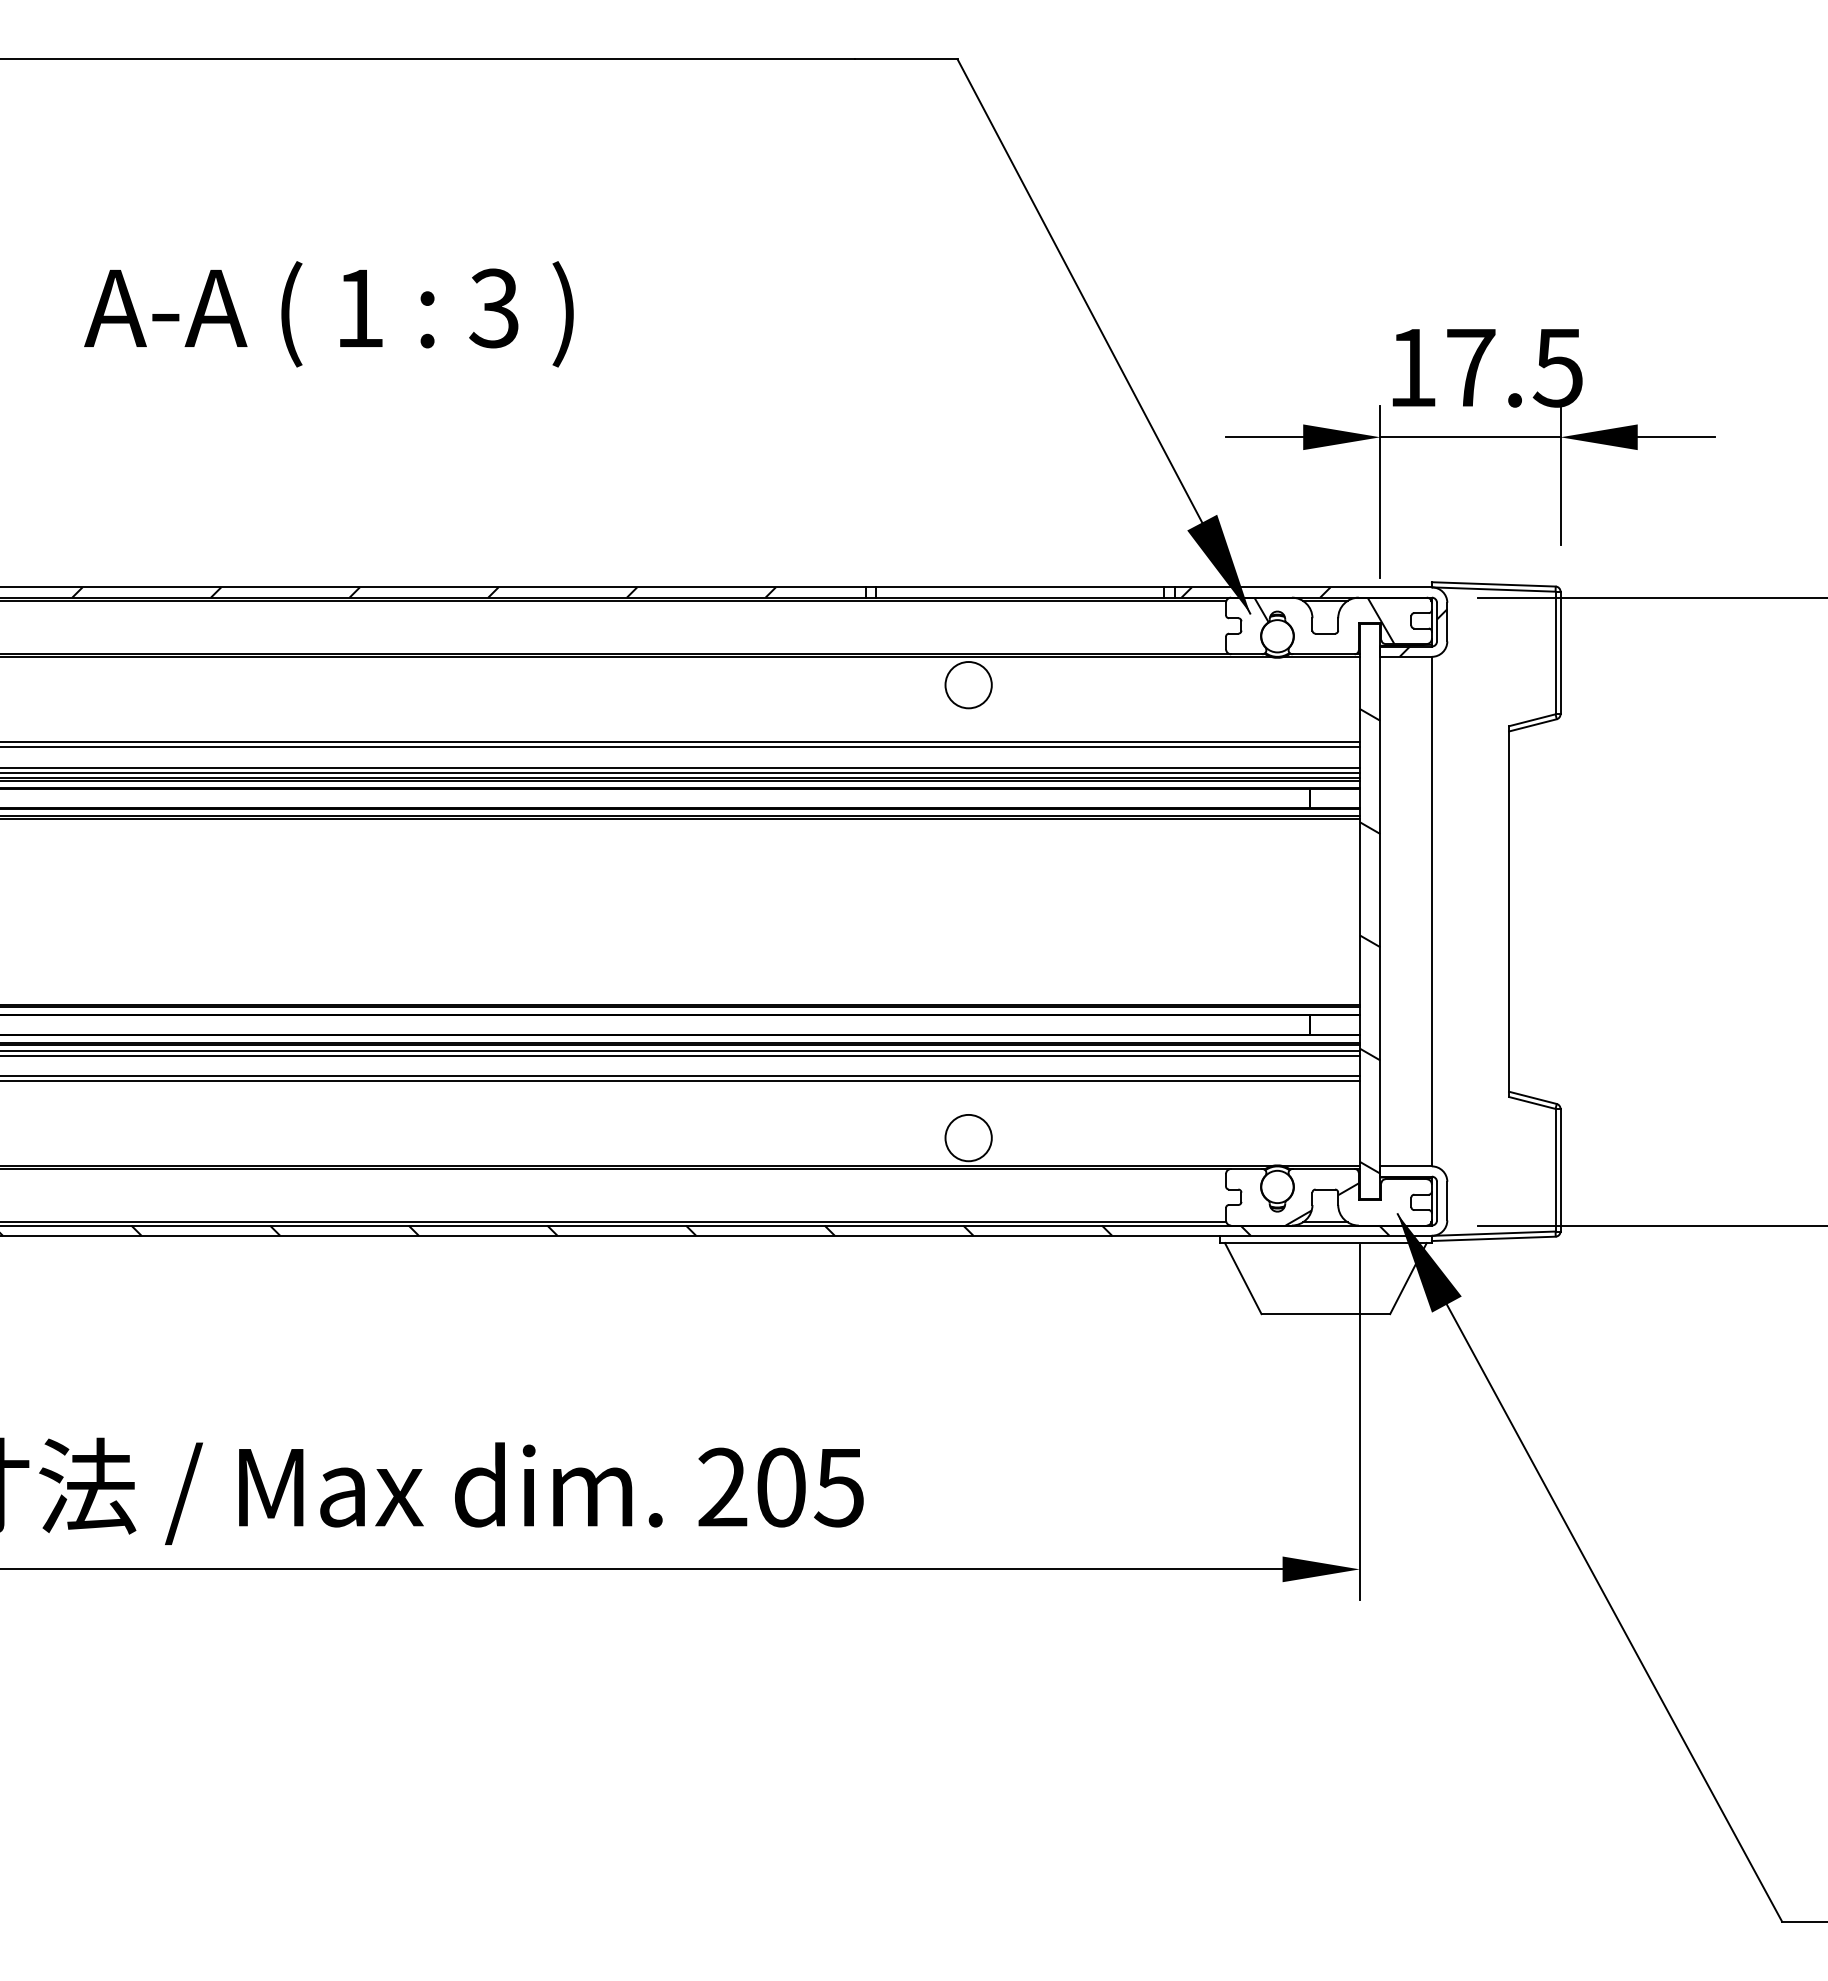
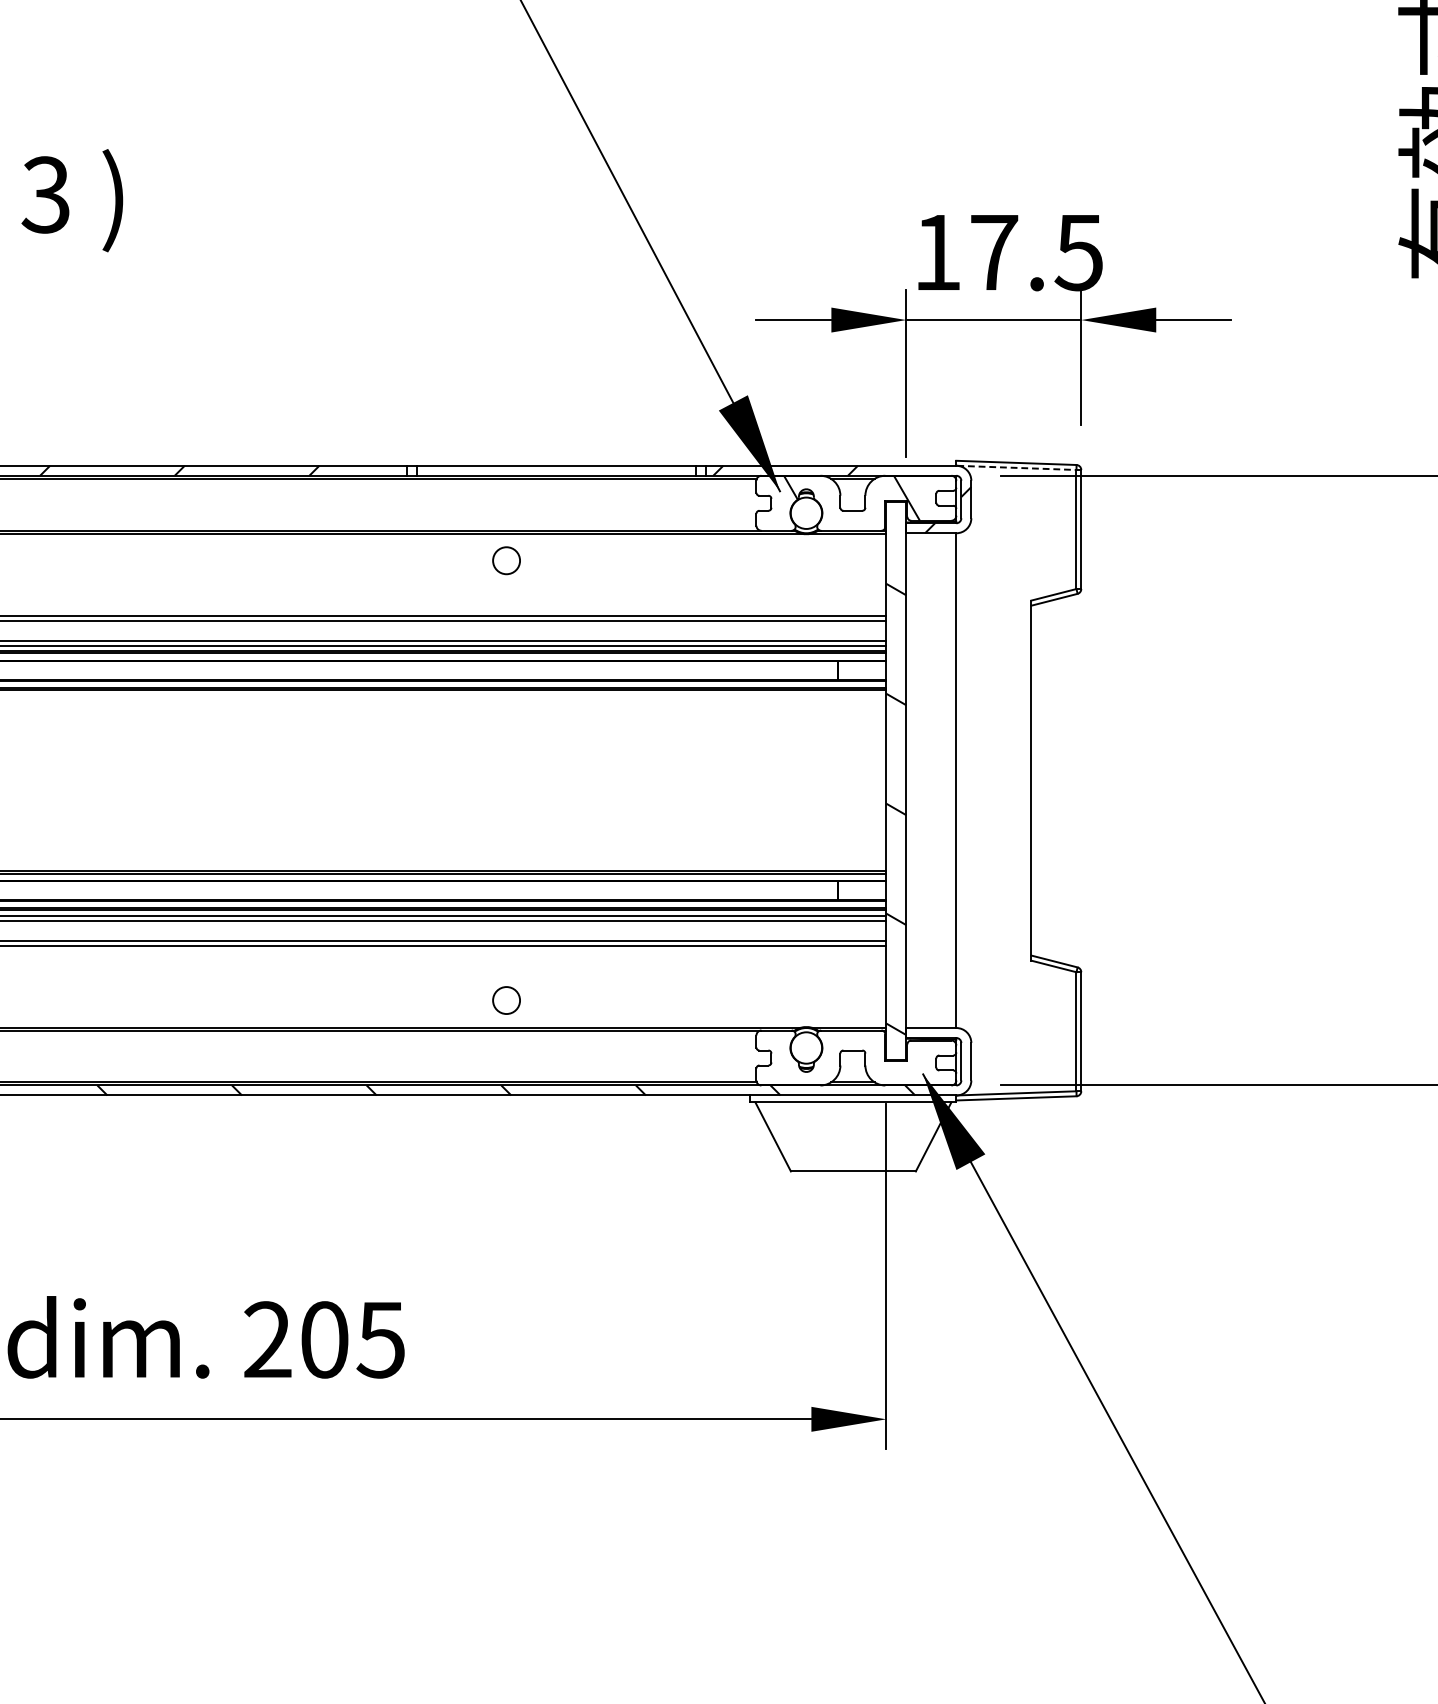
line: (1494, 589) -> (1017, 467), solid -> dashed
circle: (968, 685) -> (506, 561), size x0.6
circle: (968, 1137) -> (506, 999), size x0.6
hatch: (1321, 1204) -> (849, 1065), removed

